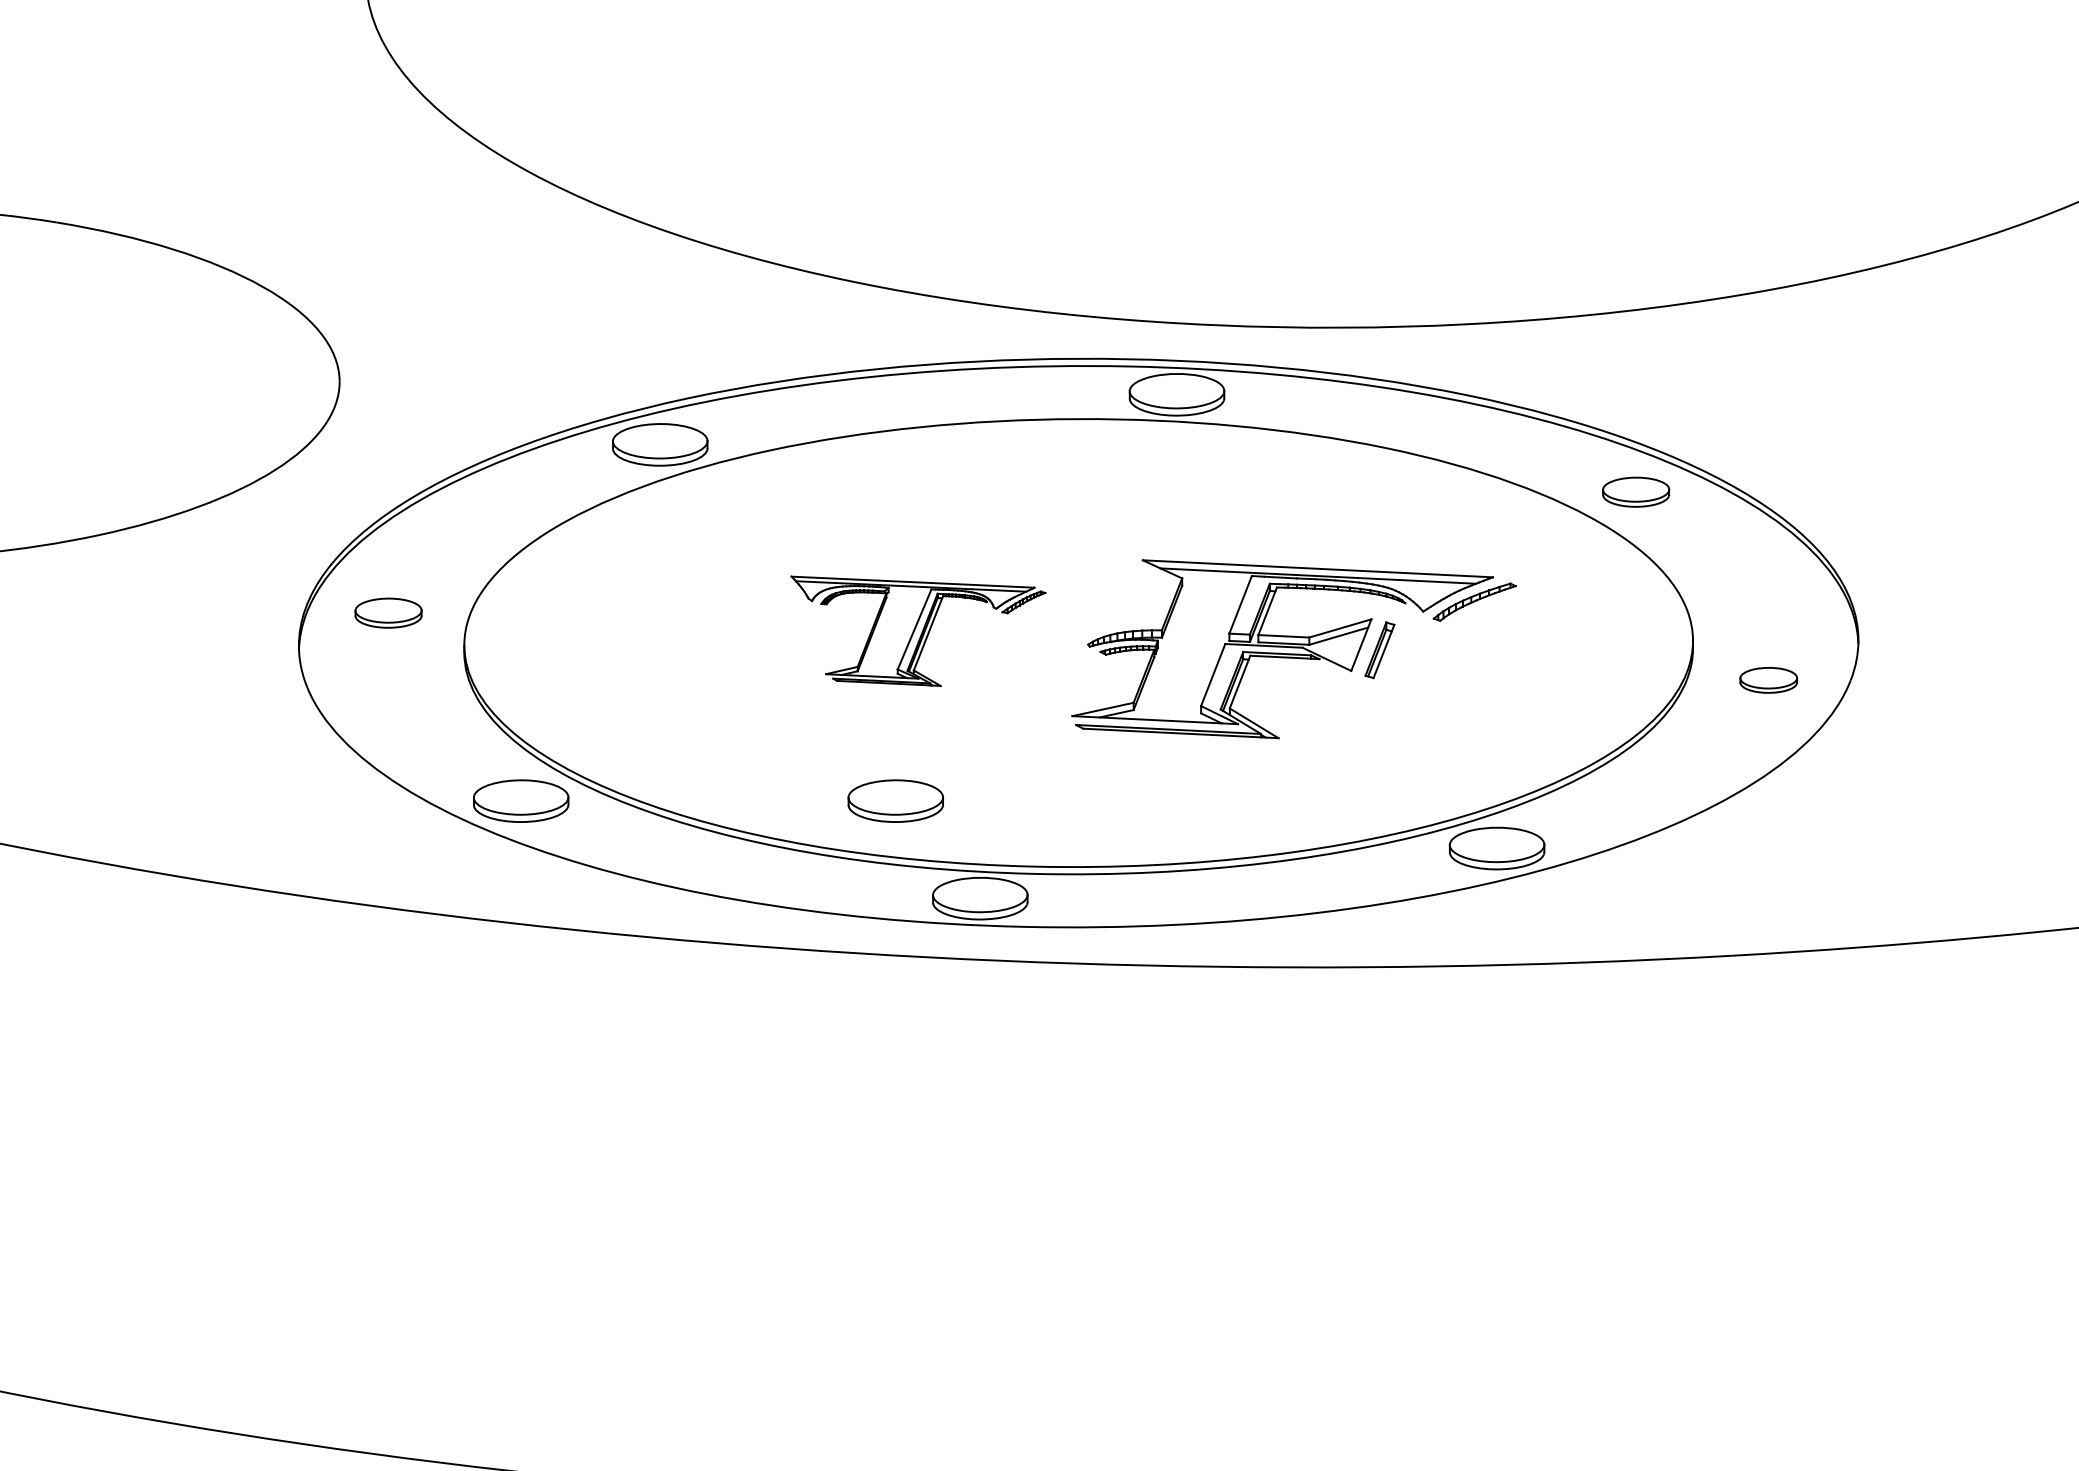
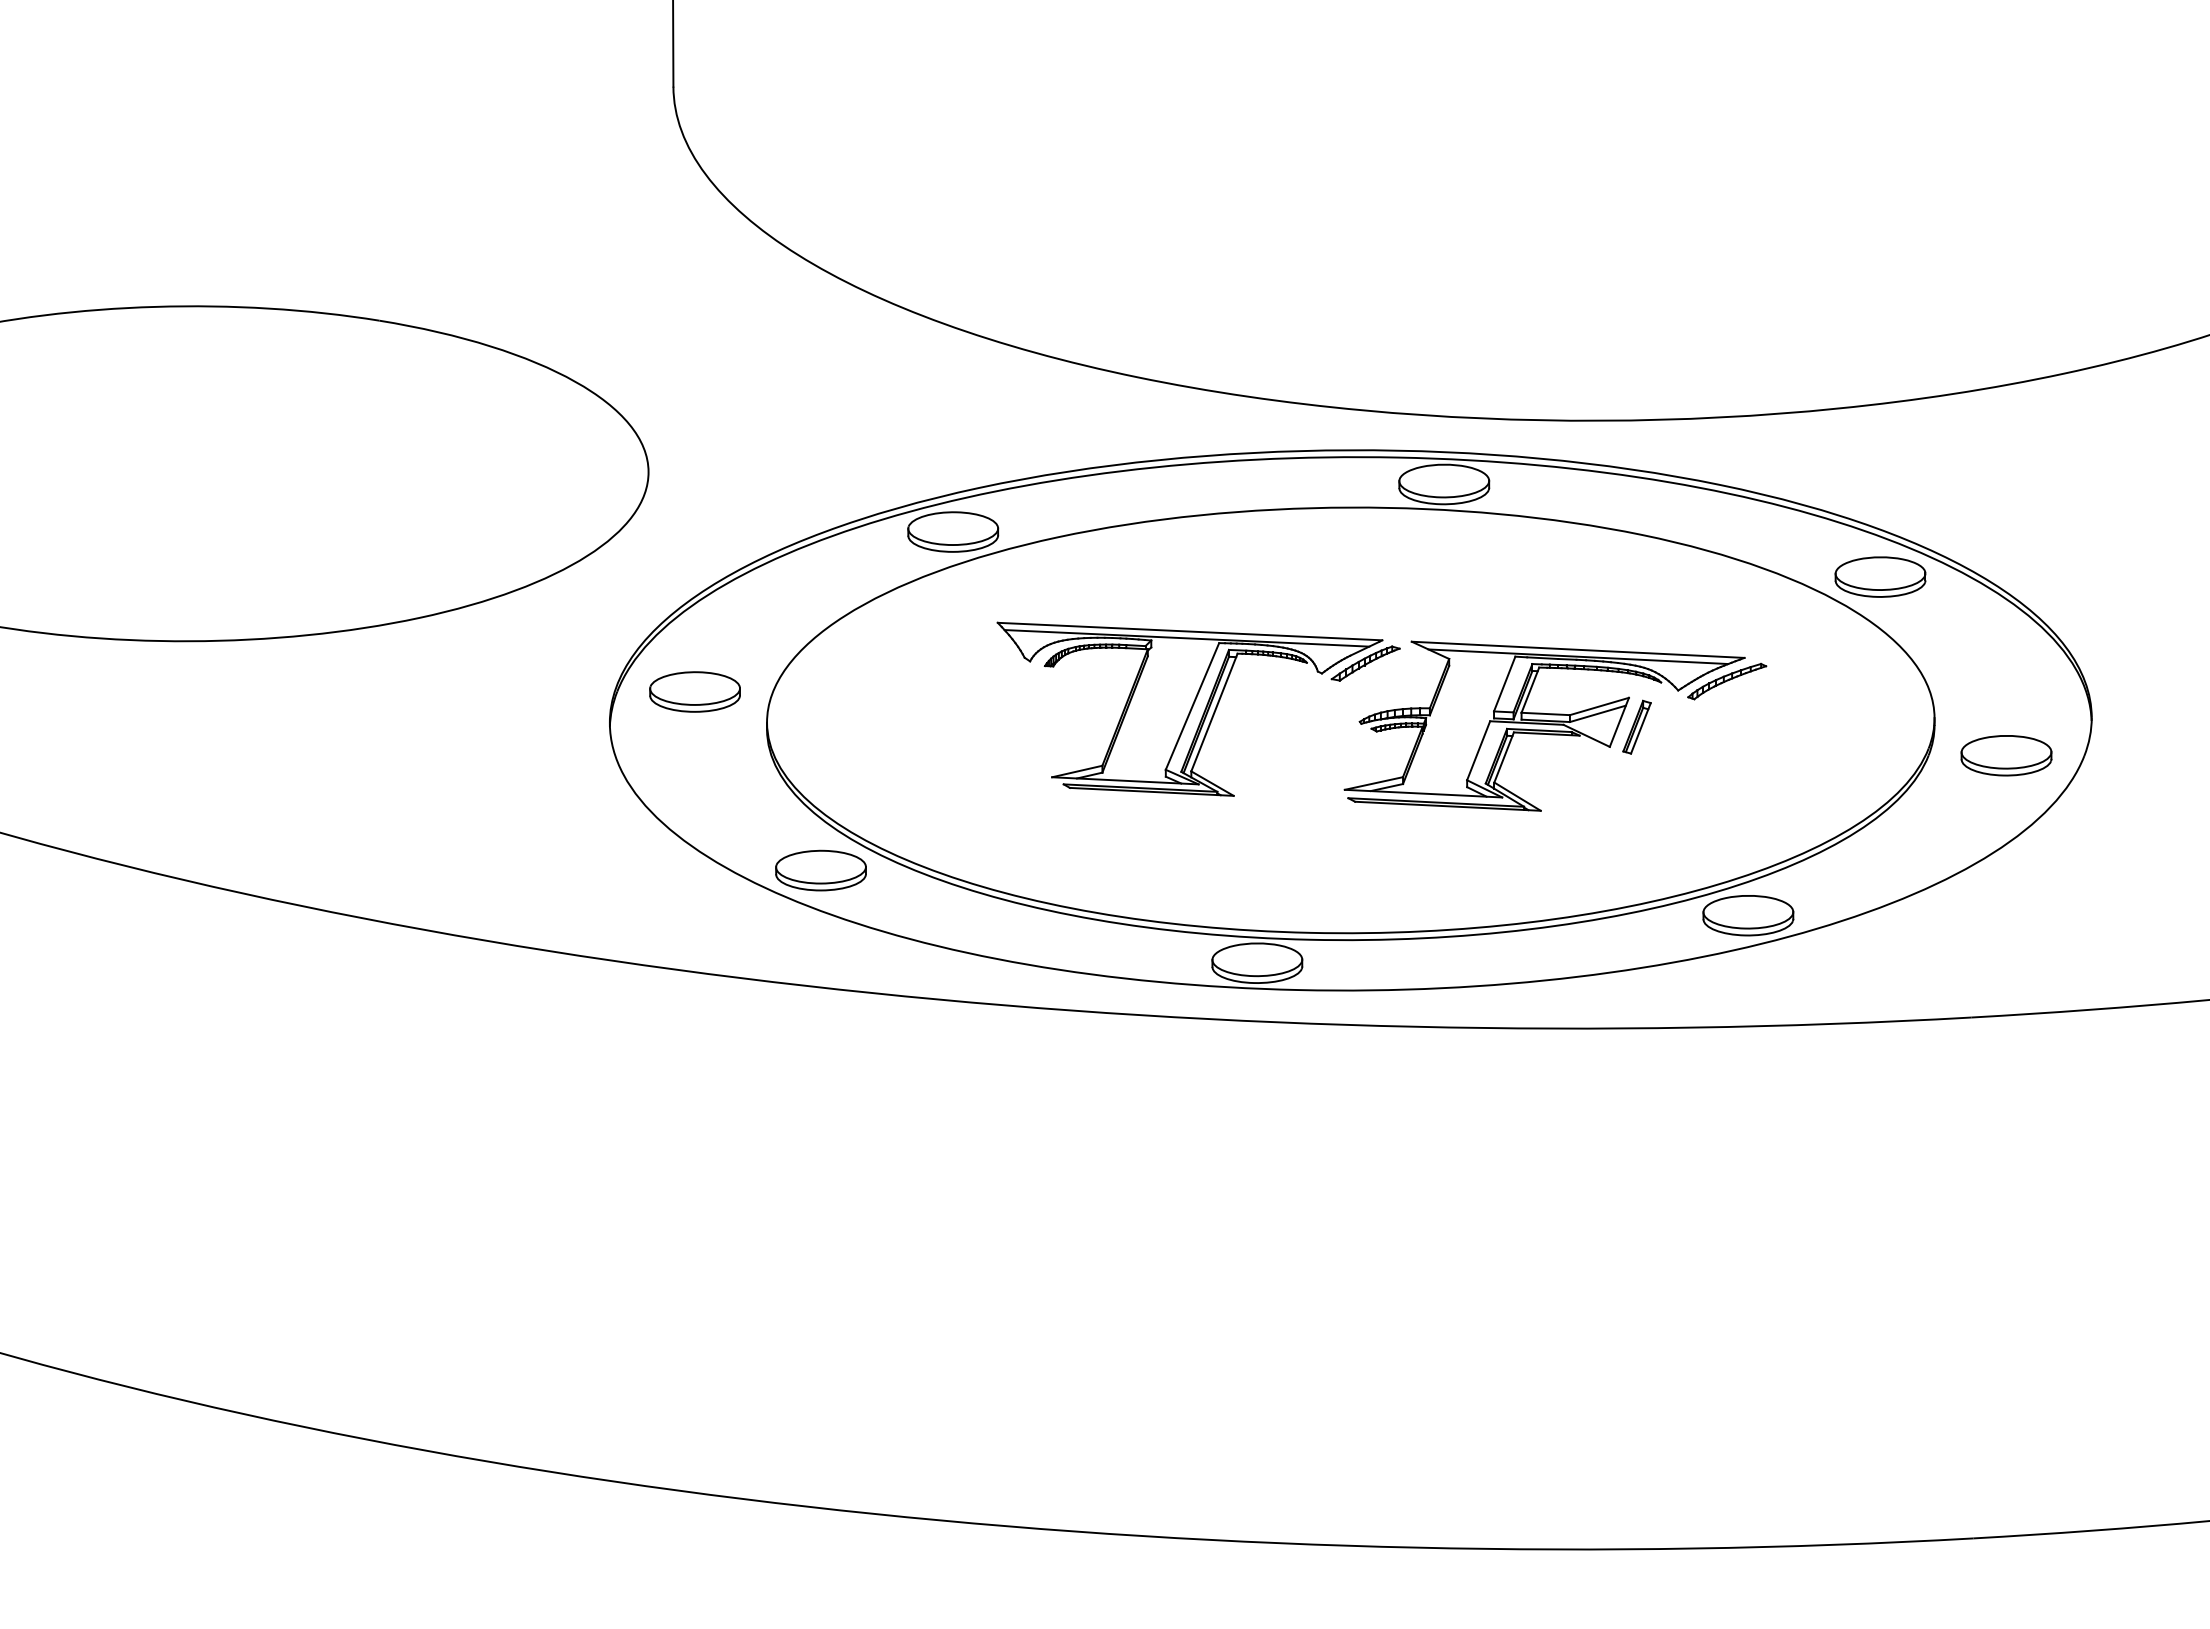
part: (1636, 491) -> (1880, 576), size x1.43
part: (387, 612) -> (694, 691), size x1.43
part: (918, 630) -> (1198, 708), size x1.67
part: (1768, 680) -> (2006, 755), size x1.67
part: (895, 801) -> (1176, 870), removed

